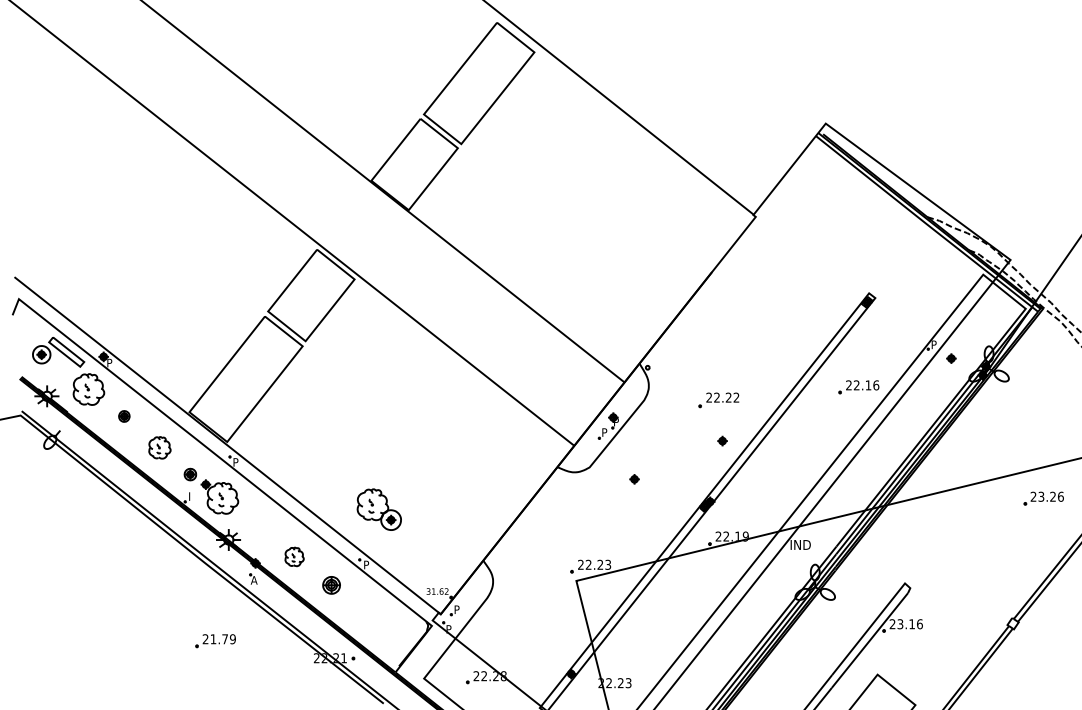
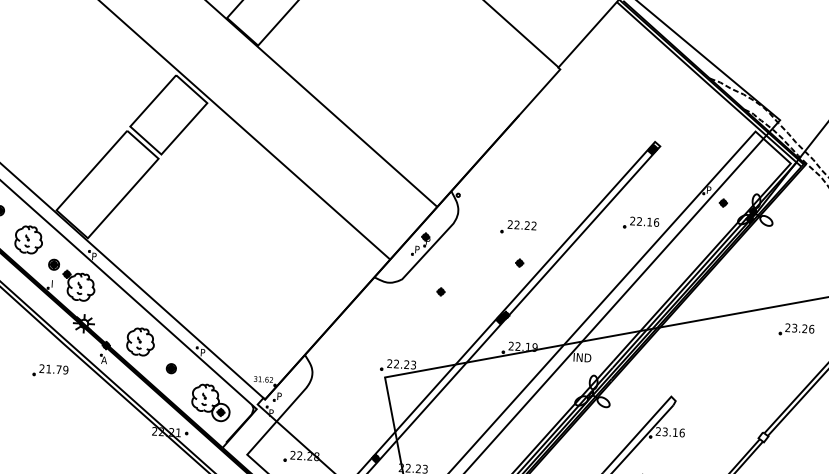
part: (159, 447) -> (28, 239), size x1.43
part: (378, 509) -> (210, 402), moved
part: (294, 556) -> (140, 341), size x1.67
part: (331, 585) -> (171, 368), size x0.62
part: (215, 641) -> (50, 371), moved

